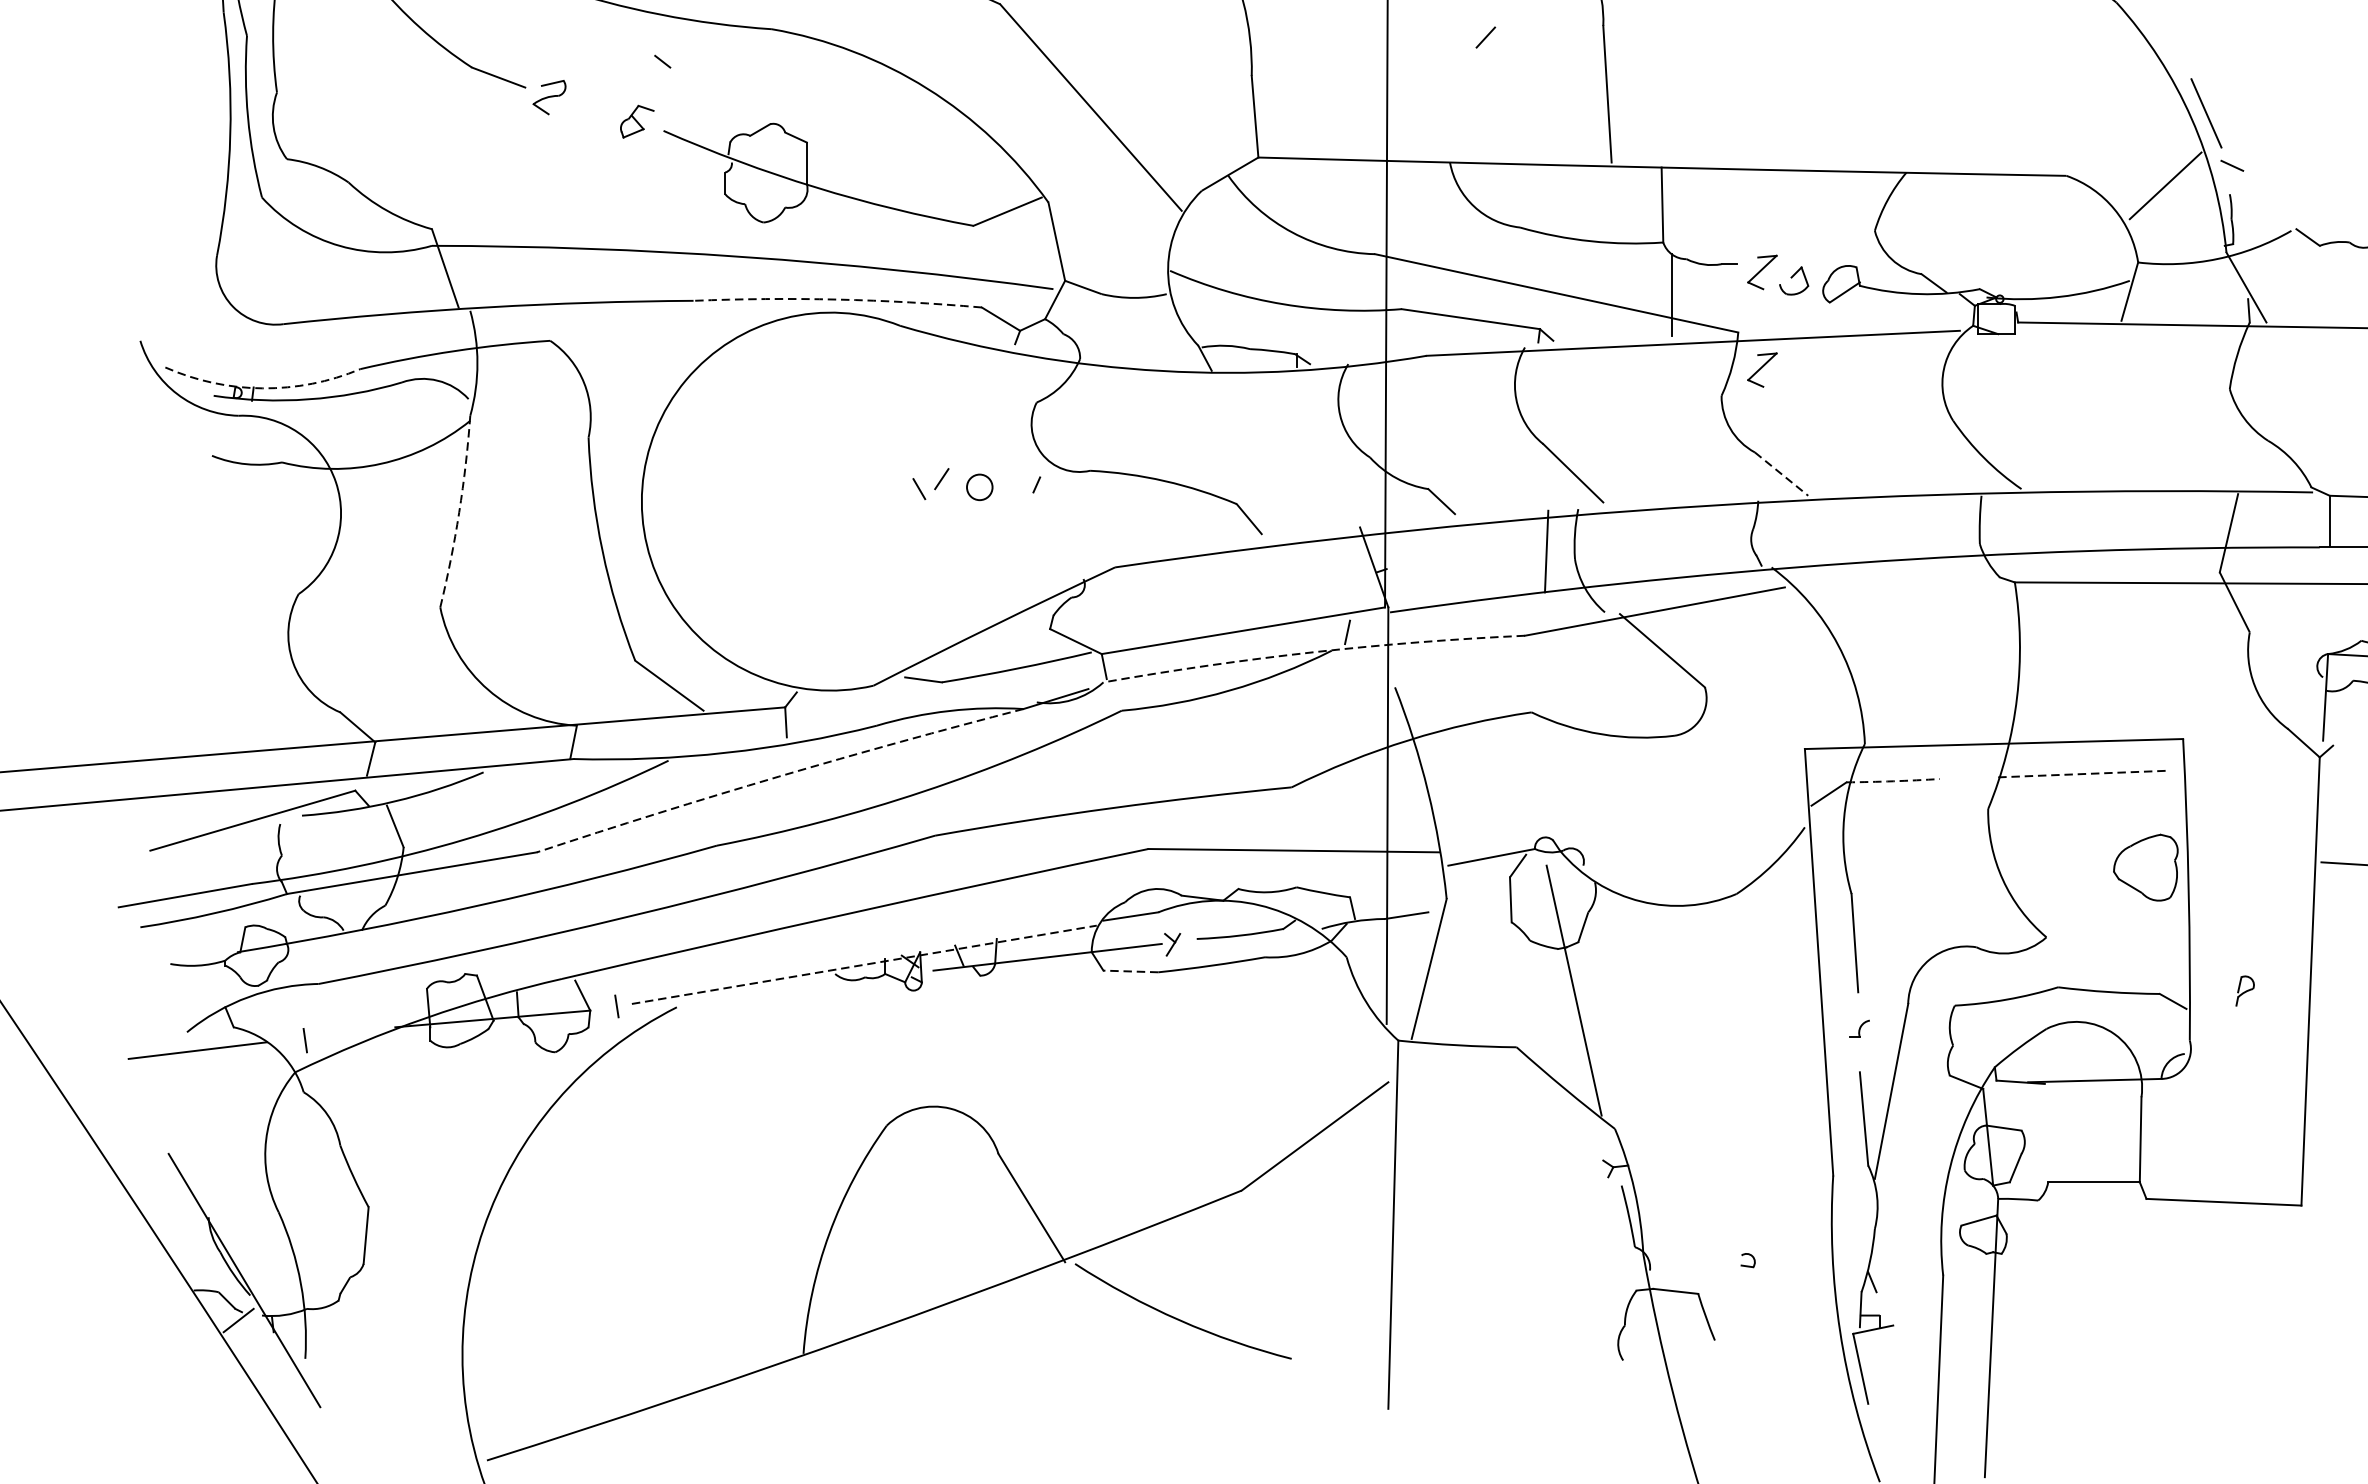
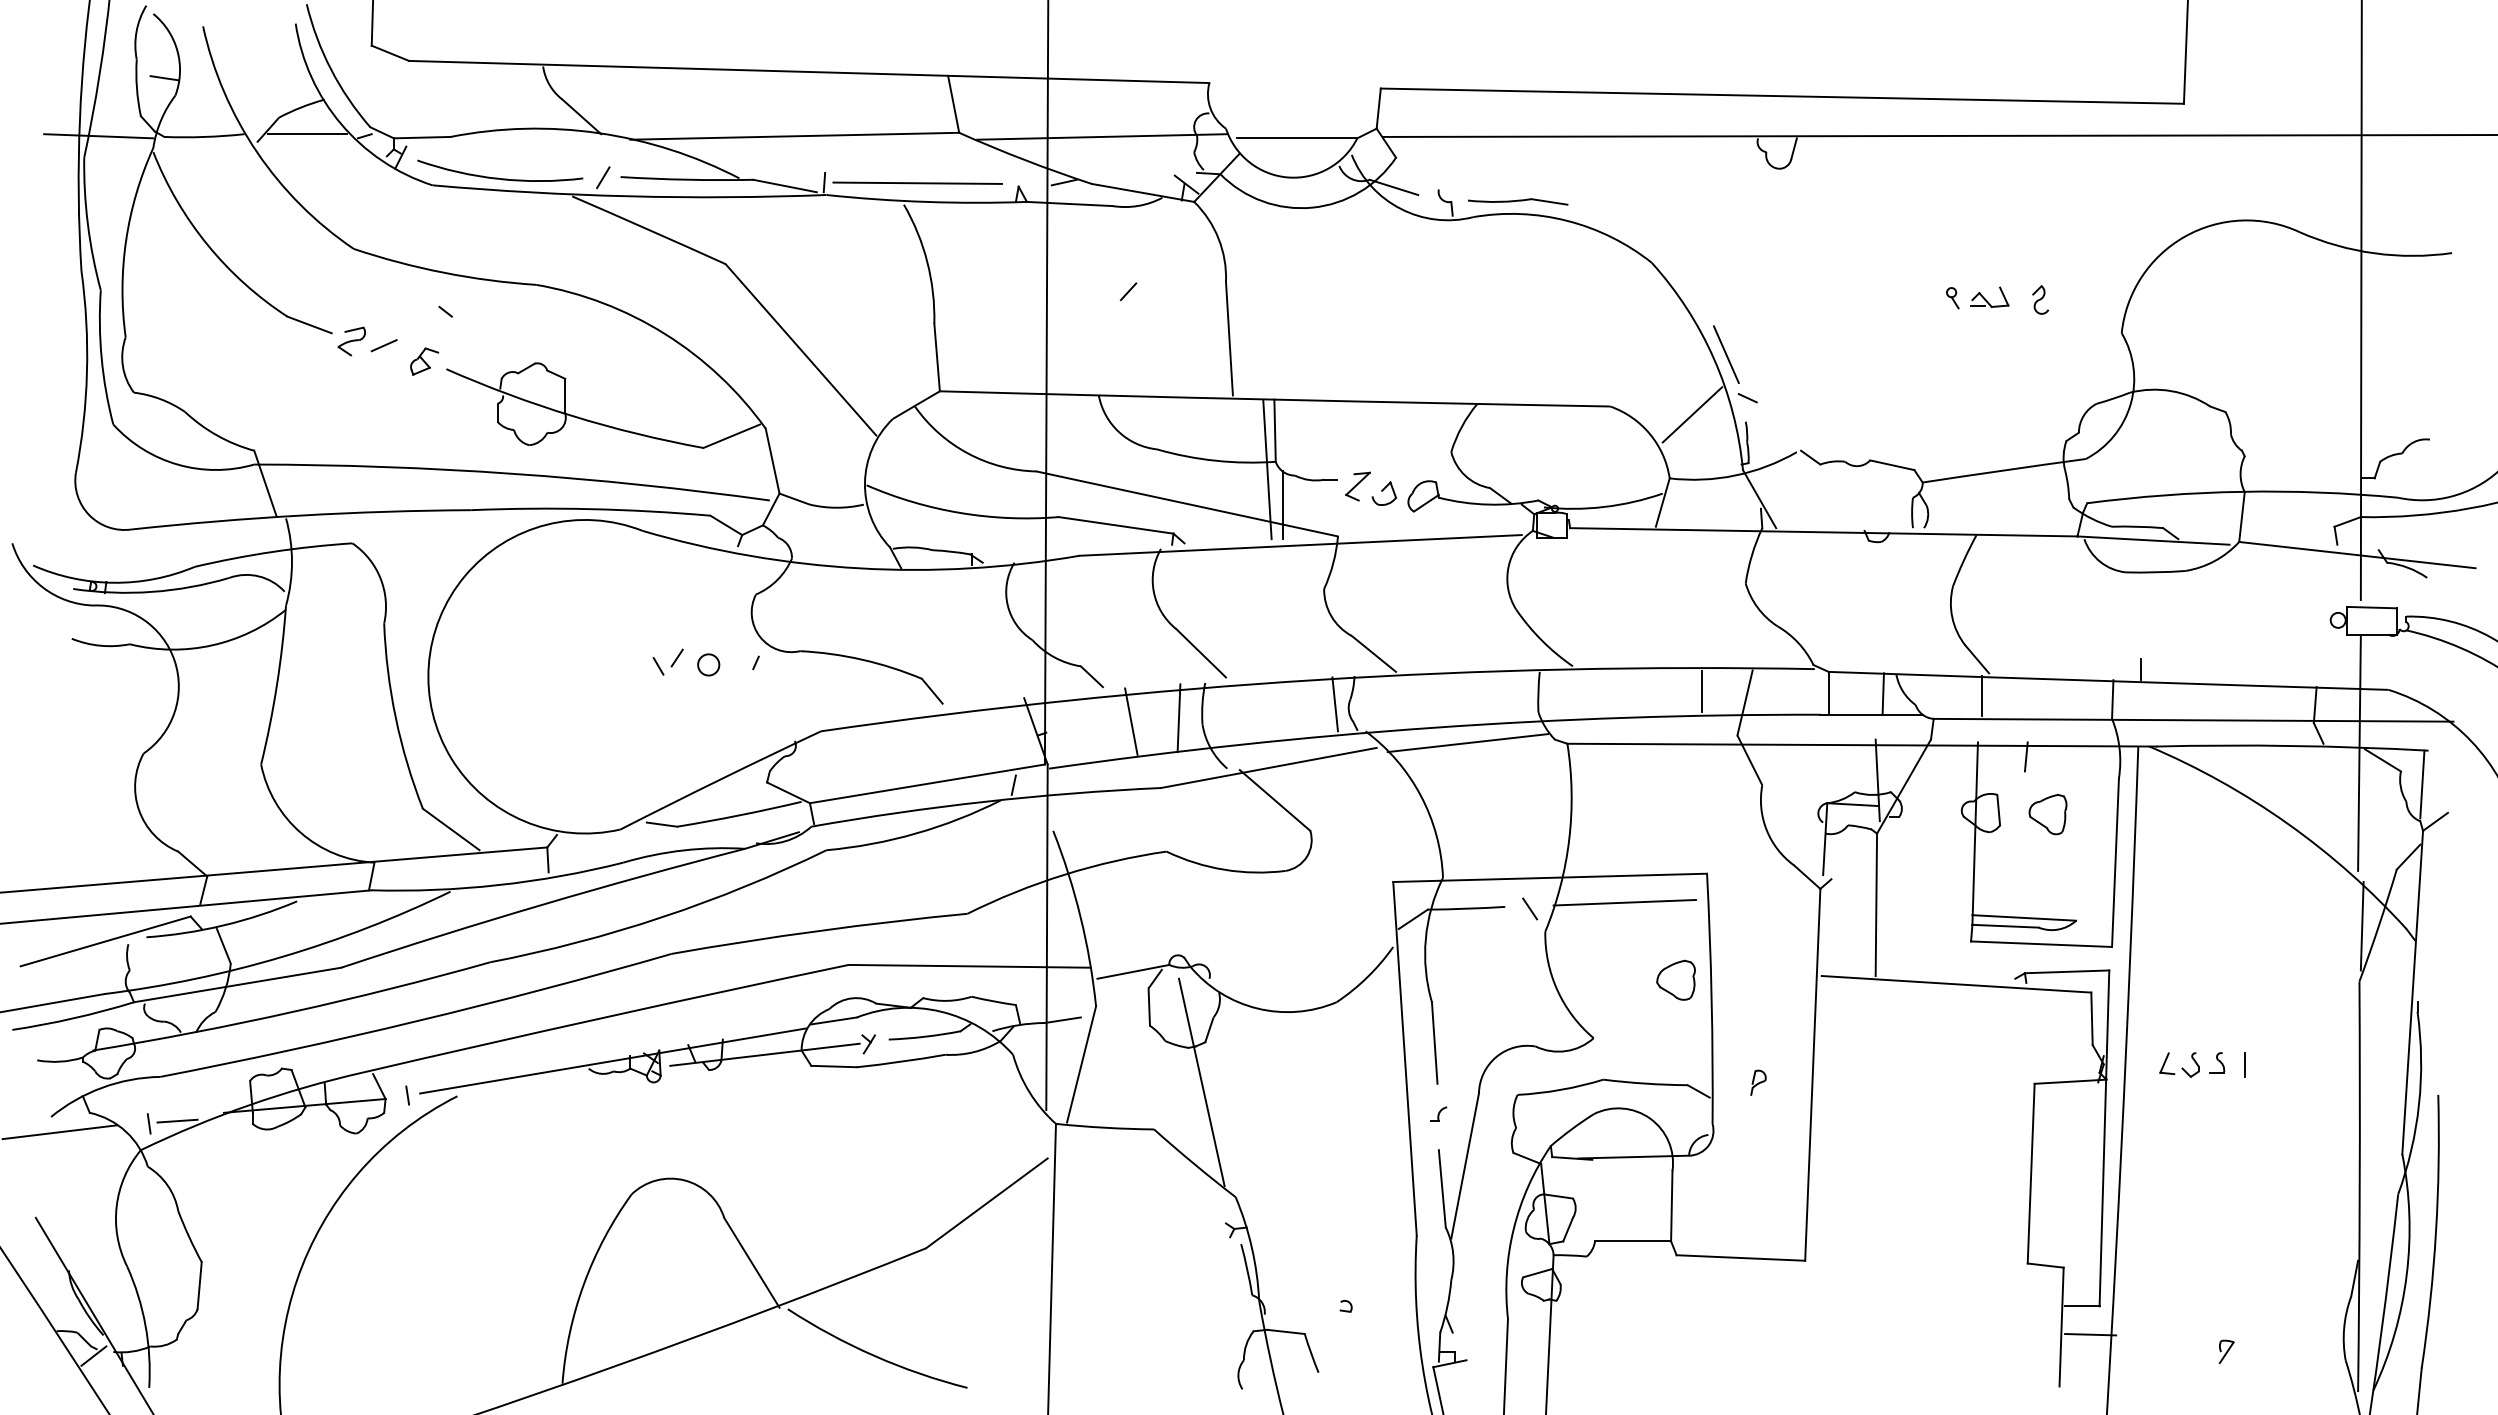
line: (587, 102) -> (383, 345), added
line: (1653, 251) -> (1267, 469), added
arc: (837, 300) -> (590, 509), dashed -> solid
part: (1761, 369) -> (1357, 567), removed
arc: (262, 388) -> (113, 582), dashed -> solid
line: (1782, 474) -> (1374, 654), dashed -> solid
arc: (458, 512) -> (276, 685), dashed -> solid
line: (2176, 518) -> (1701, 690), added
line: (1734, 535) -> (1334, 704), added
line: (1489, 555) -> (1131, 721), added
line: (1894, 582) -> (1467, 743), added
arc: (1313, 651) -> (985, 801), dashed -> solid
line: (2084, 773) -> (1625, 902), dashed -> solid
arc: (779, 776) -> (542, 904), dashed -> solid
arc: (1893, 780) -> (1466, 908), dashed -> solid
line: (1970, 780) -> (1530, 908), added
part: (2145, 866) -> (1675, 979), size x0.71
line: (863, 965) -> (612, 1061), dashed -> solid
line: (1131, 971) -> (834, 1066), dashed -> solid
line: (339, 1036) -> (177, 1120), added

